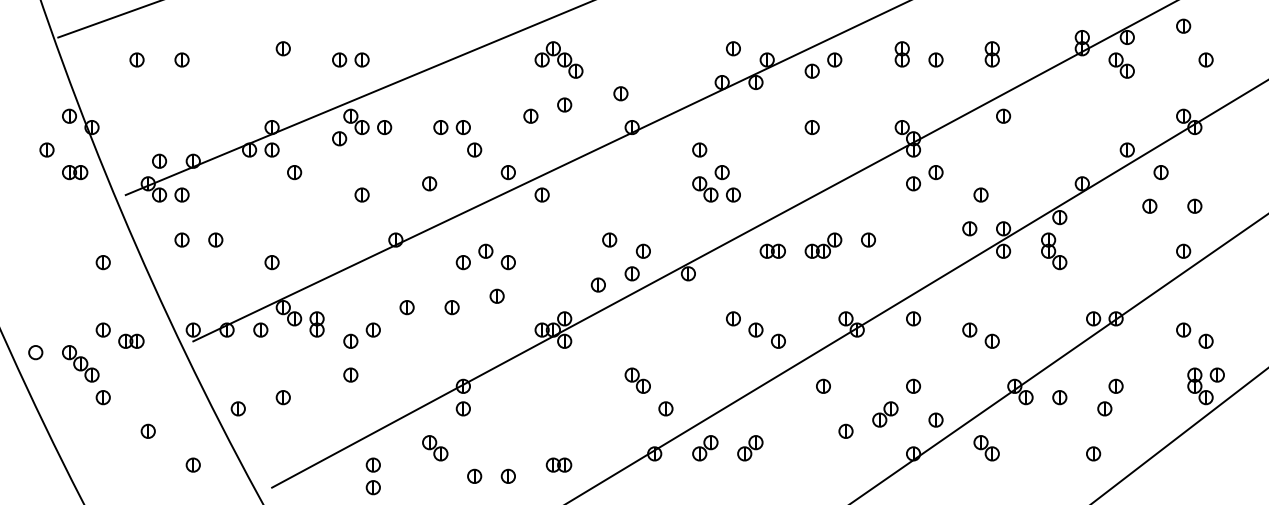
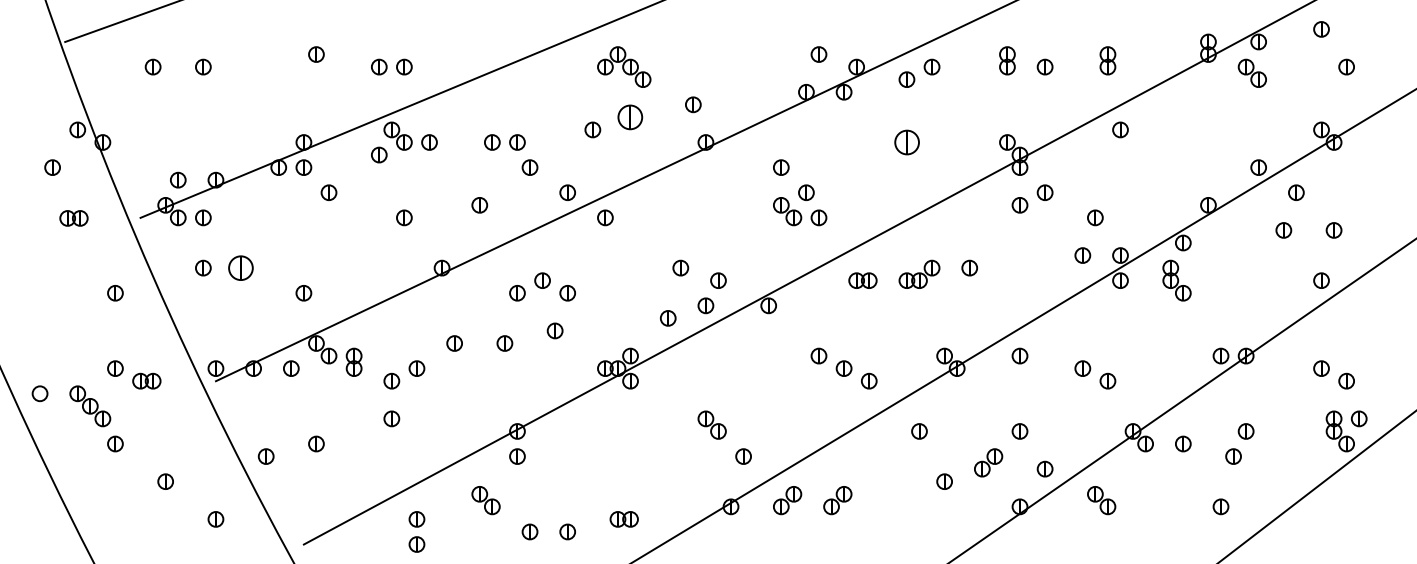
part: (564, 104) -> (630, 116), size x1.6
part: (811, 127) -> (906, 142), size x1.6
part: (75, 172) -> (74, 218), moved
part: (215, 239) -> (240, 267), size x1.6

